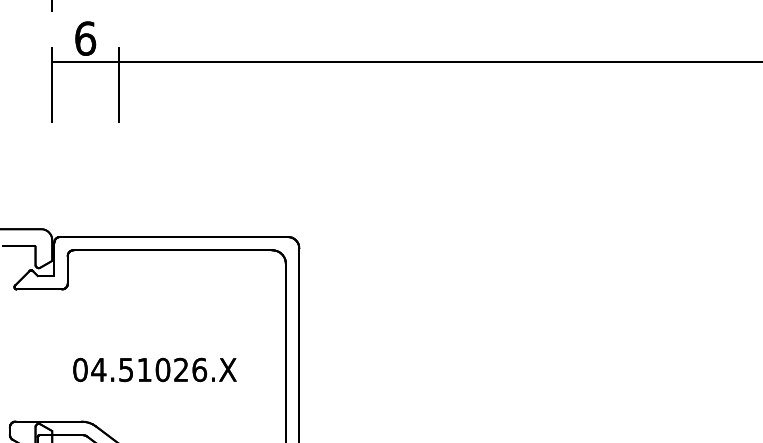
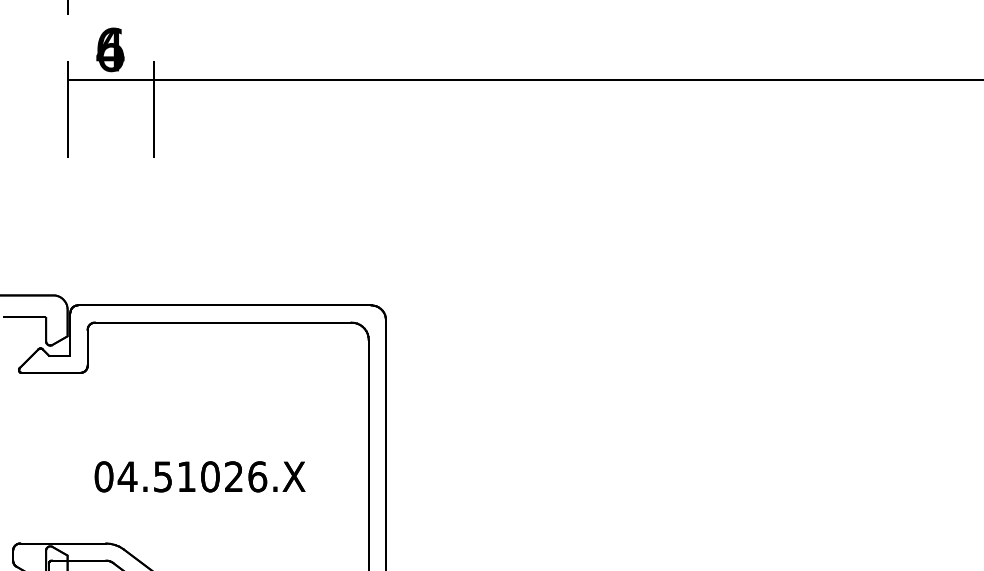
text: (85, 38) -> (110, 49), 6 -> 4

